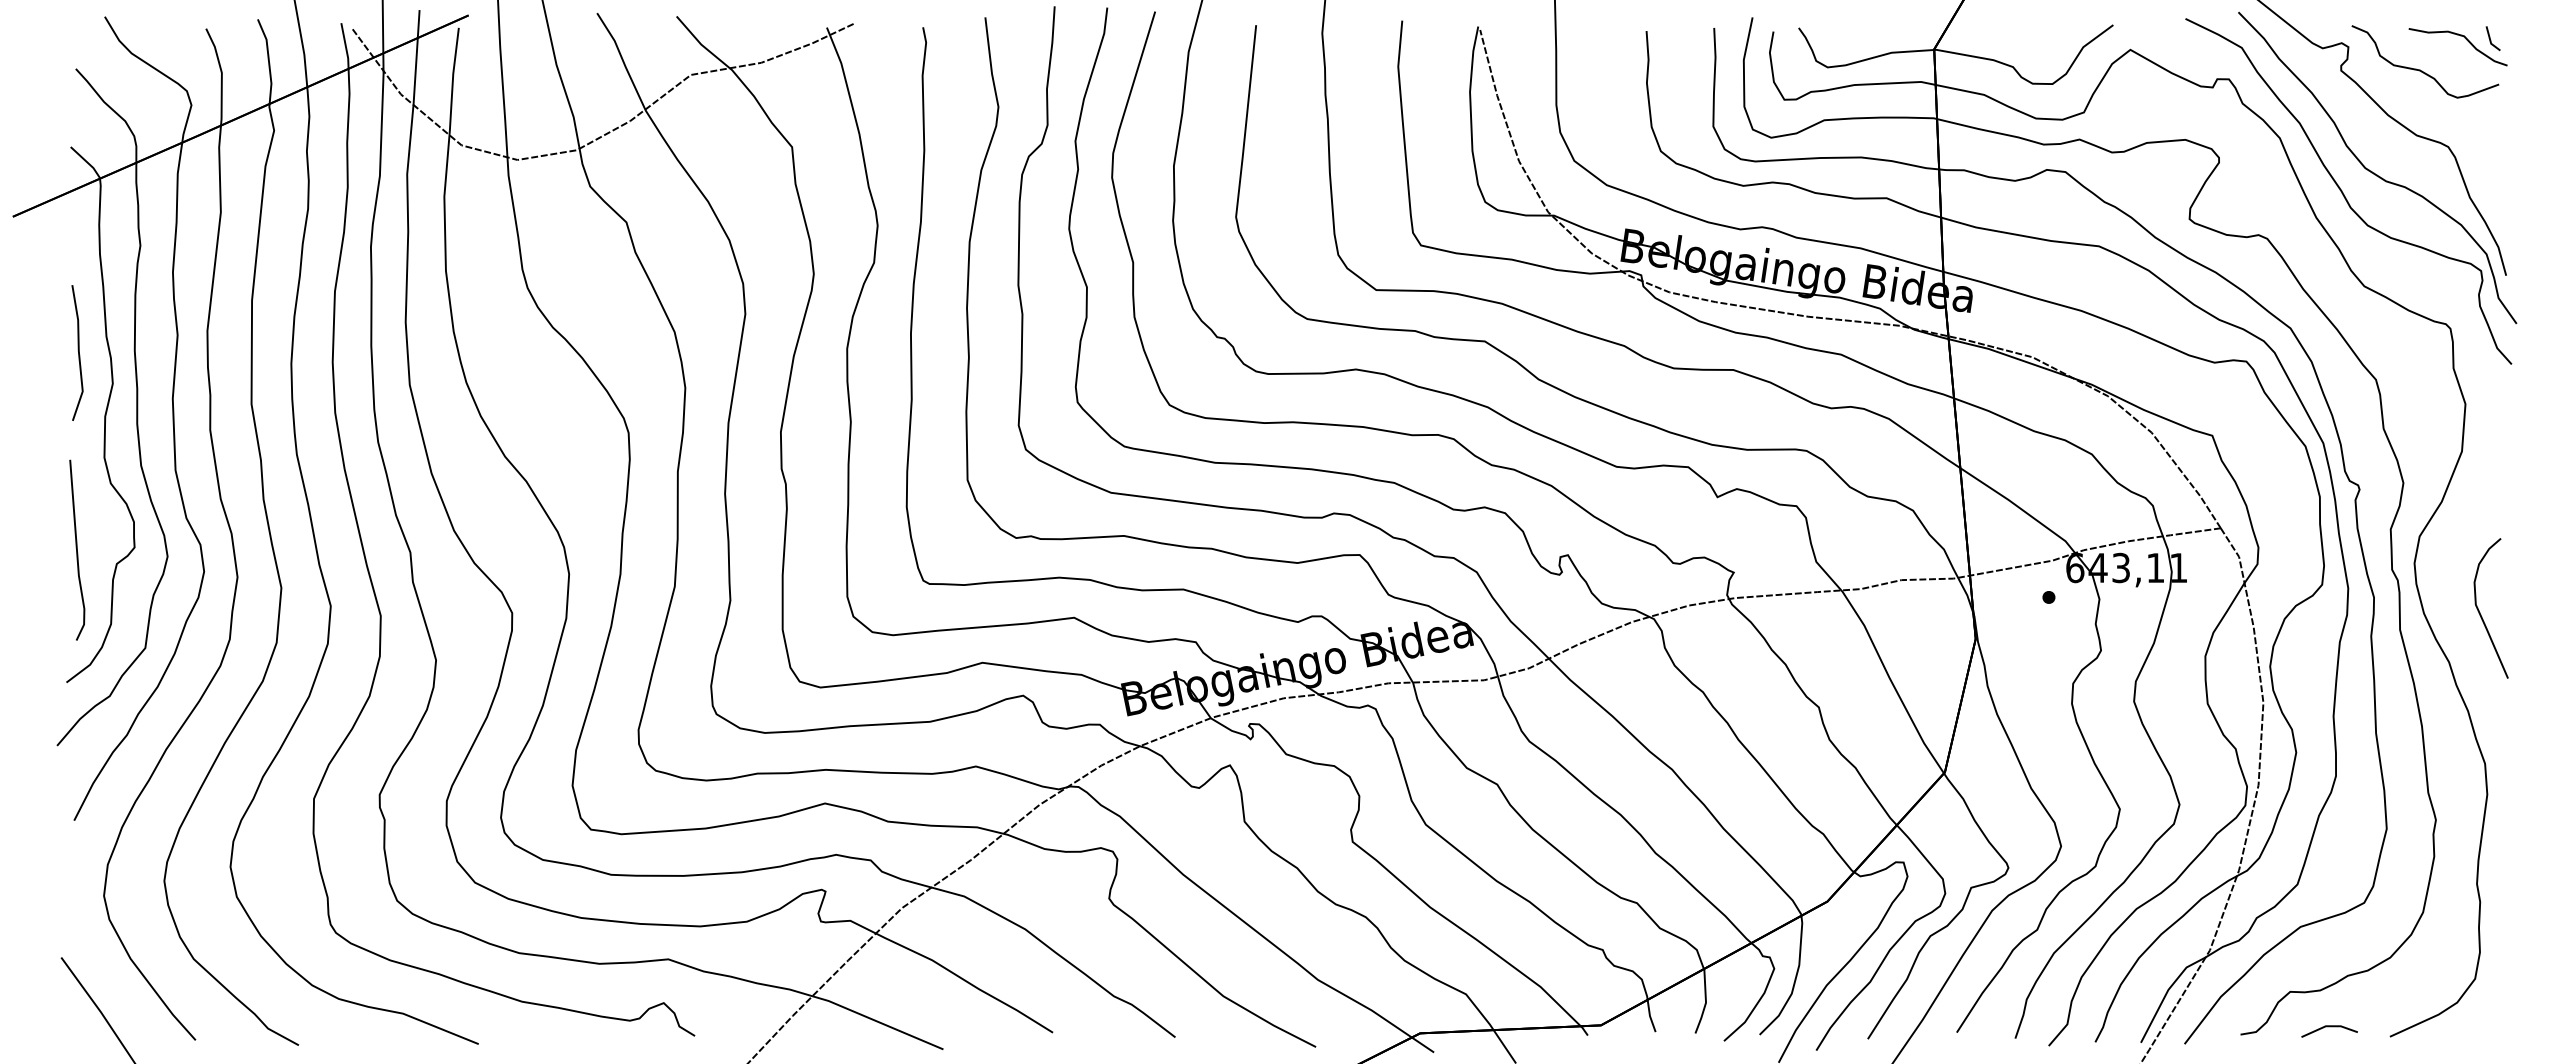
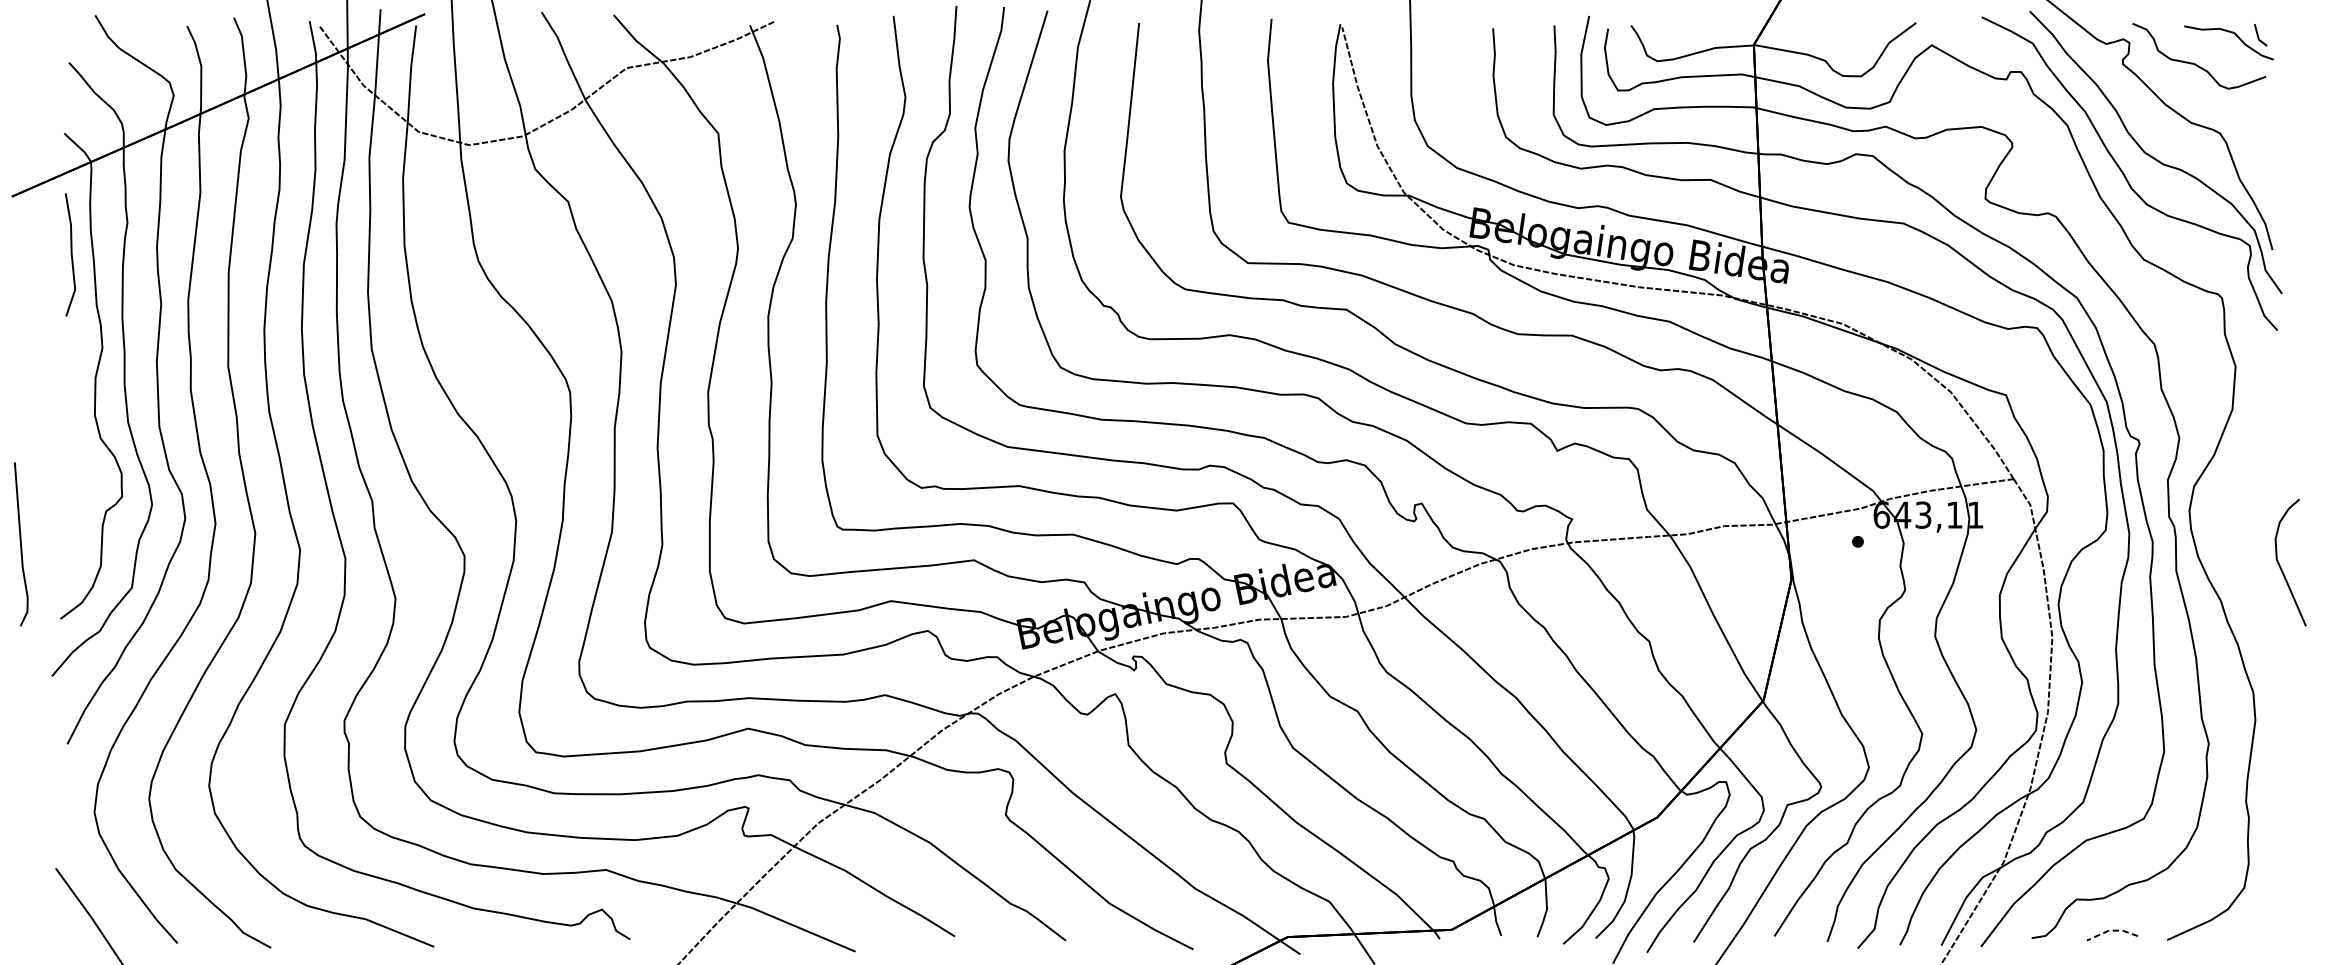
line: (78, 352) -> (71, 254), moved
line: (77, 549) -> (21, 543), moved
curve: (2480, 612) -> (2280, 566), moved
line: (2328, 1026) -> (2111, 930), solid -> dashed

